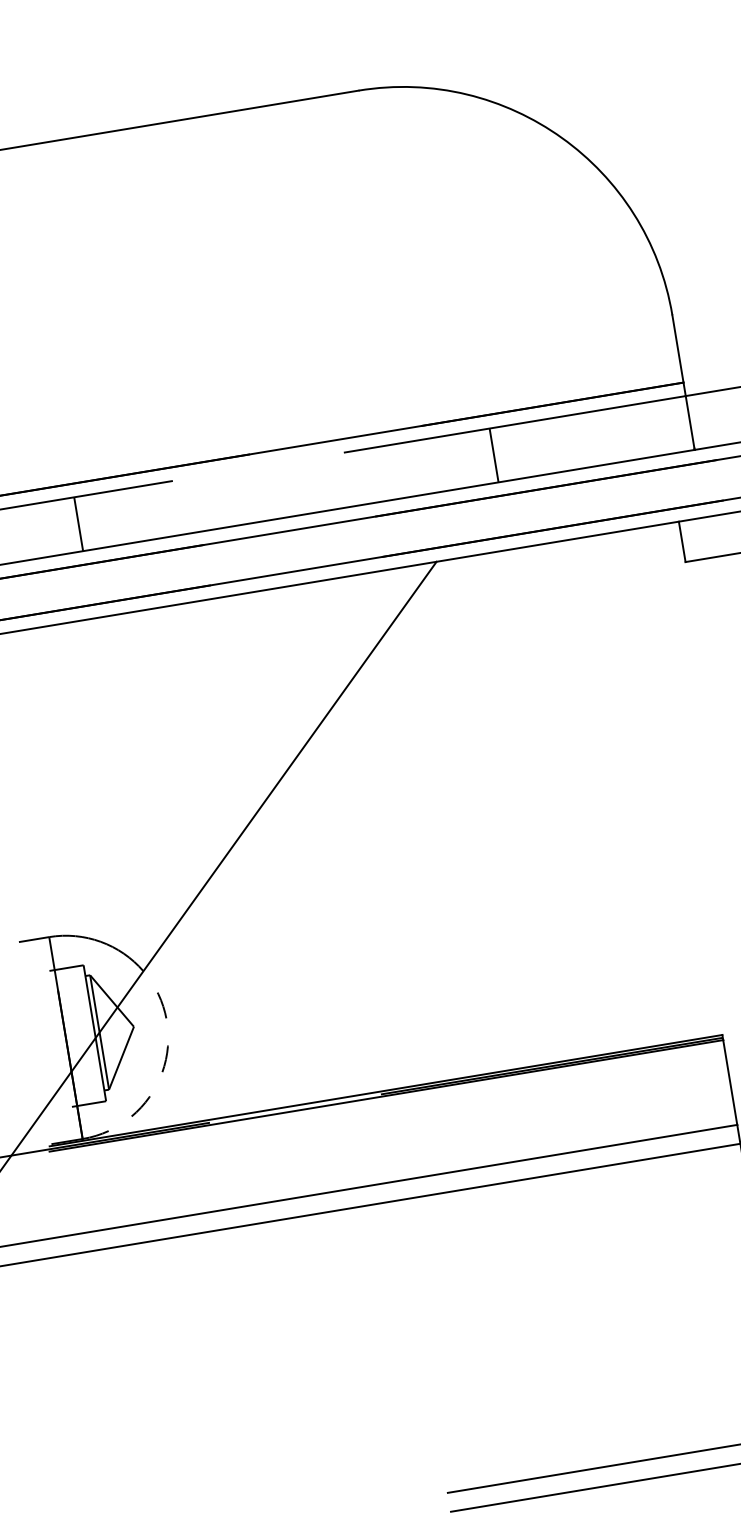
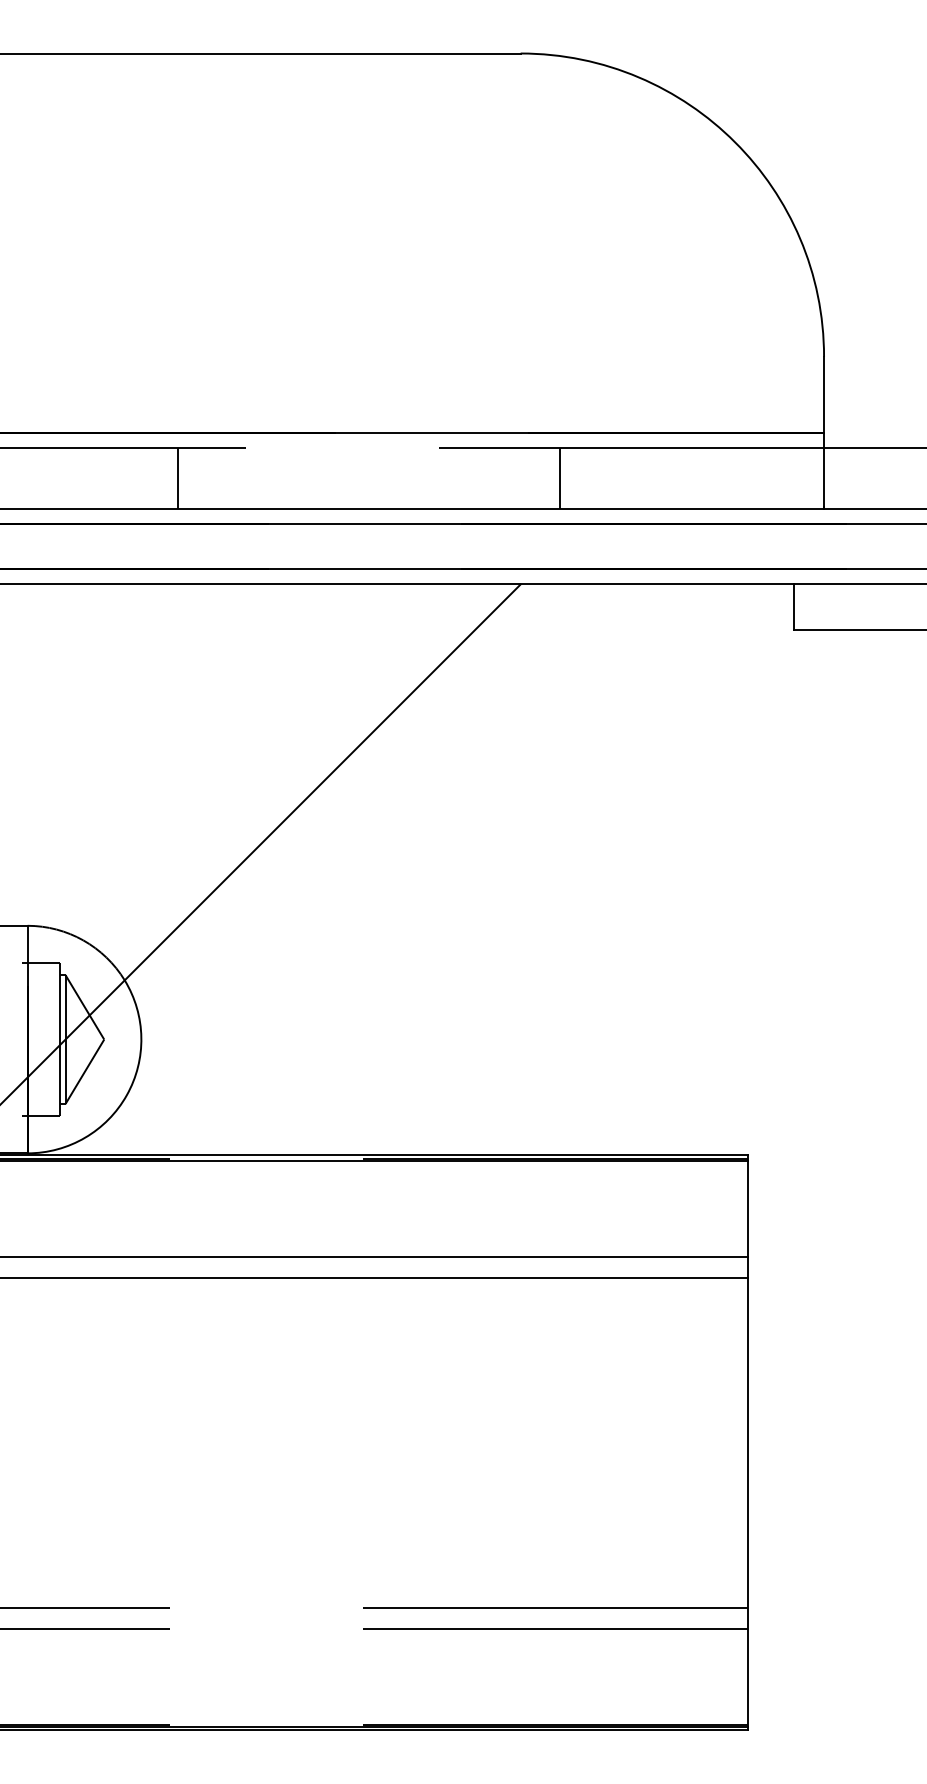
line: (494, 454) -> (560, 477), moved
line: (78, 523) -> (177, 477), moved
arc: (161, 1073) -> (126, 1095), dashed -> solid

